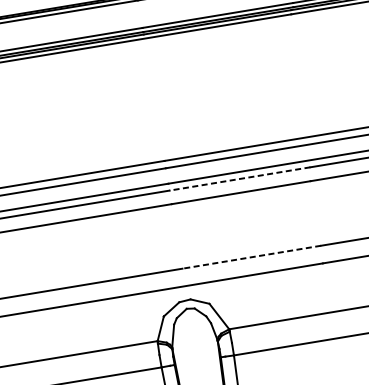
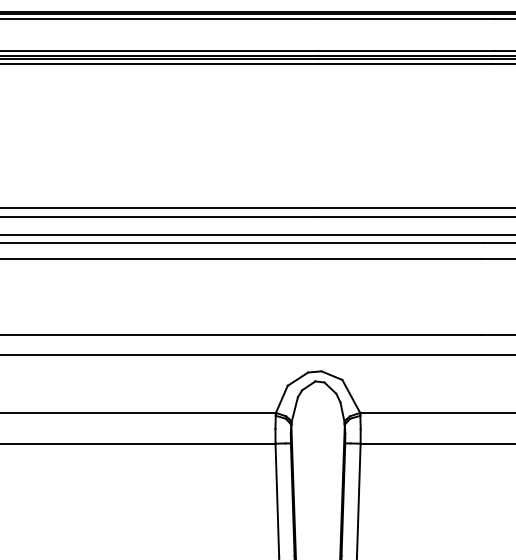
line: (239, 178) -> (400, 242), dashed -> solid
line: (251, 257) -> (399, 334), dashed -> solid

